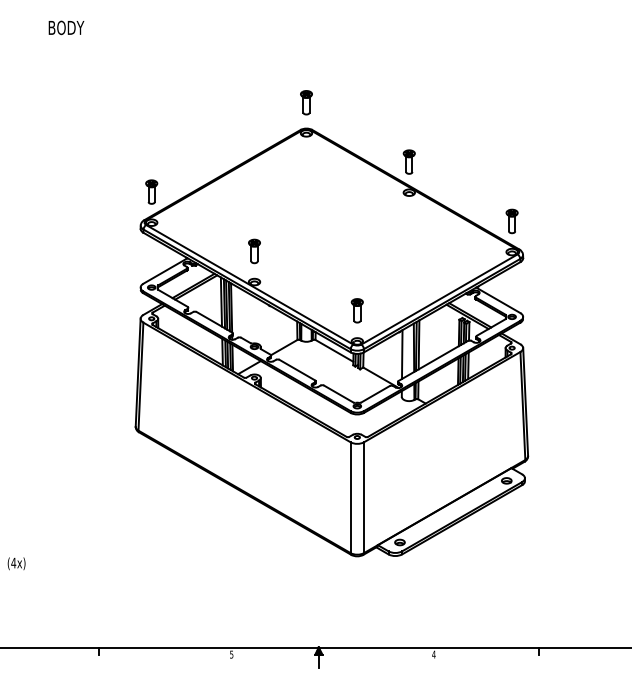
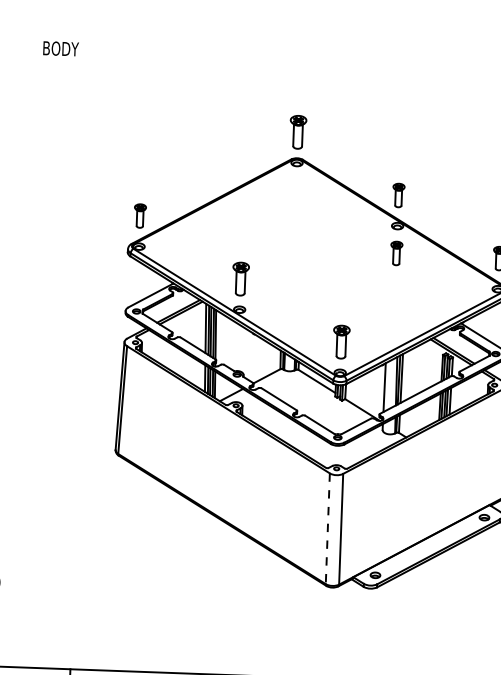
part: (306, 102) -> (298, 132), size x1.4
part: (408, 219) -> (395, 252), added
part: (254, 251) -> (240, 279), size x1.4
part: (356, 310) -> (340, 341), size x1.4
line: (350, 498) -> (327, 529), solid -> dashed

